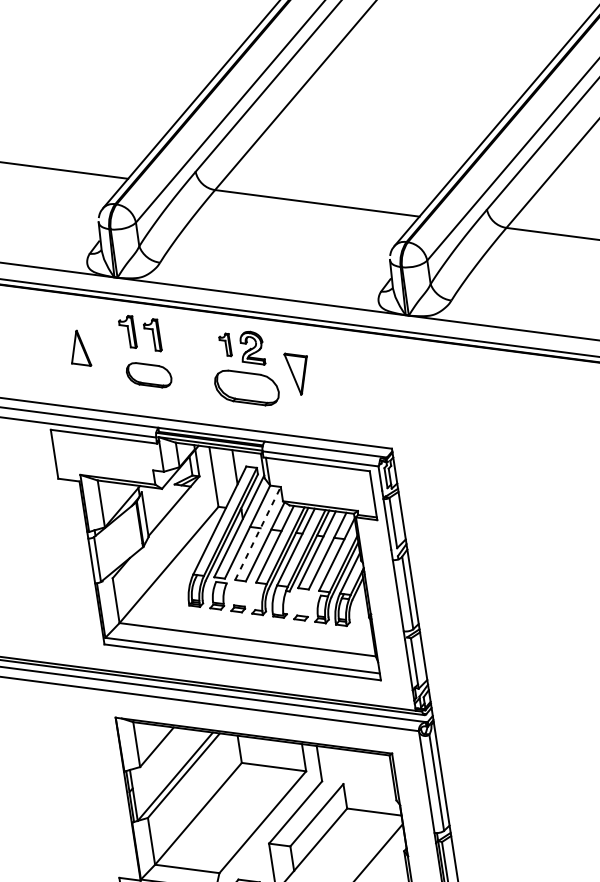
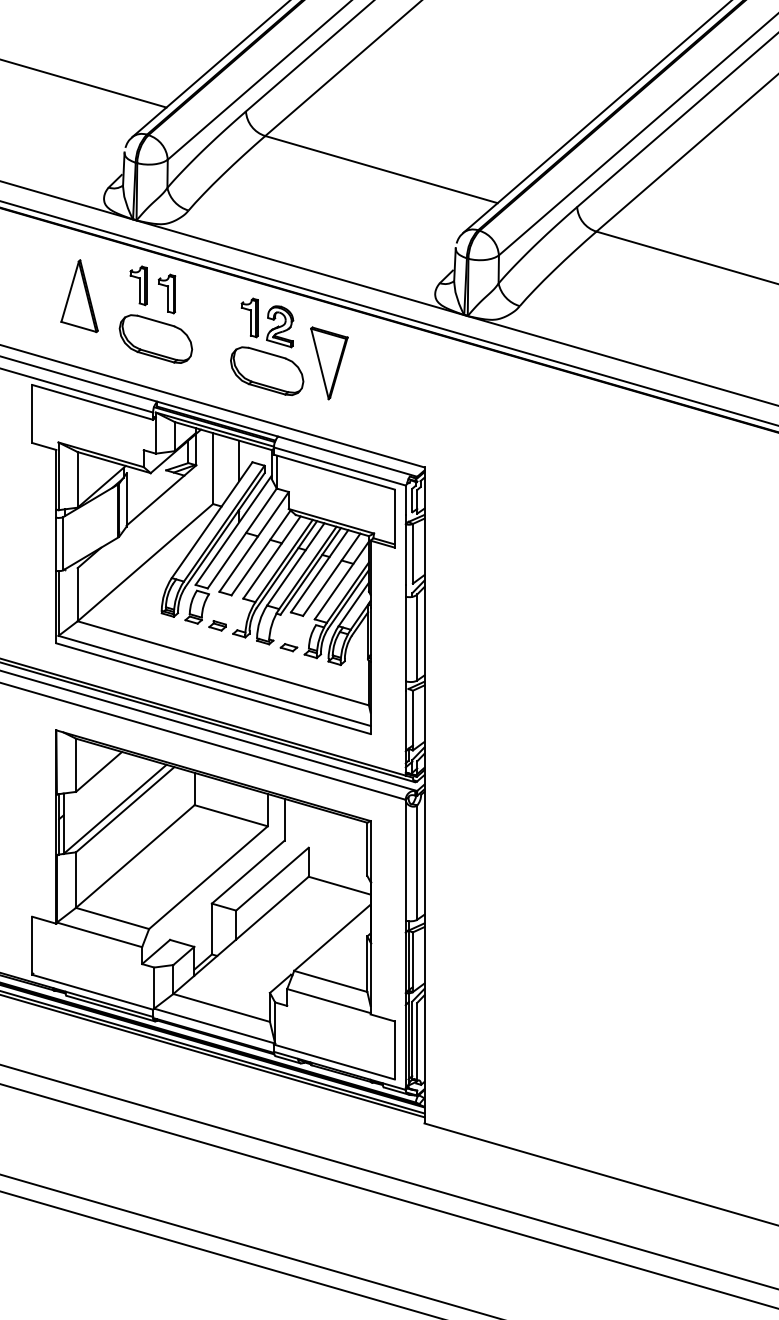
part: (225, 344) -> (249, 317), size x1.43
part: (79, 349) -> (79, 296), size x1.67
part: (298, 373) -> (329, 363), size x1.43
part: (148, 374) -> (155, 338), size x1.43
line: (258, 533) -> (254, 541), dashed -> solid

